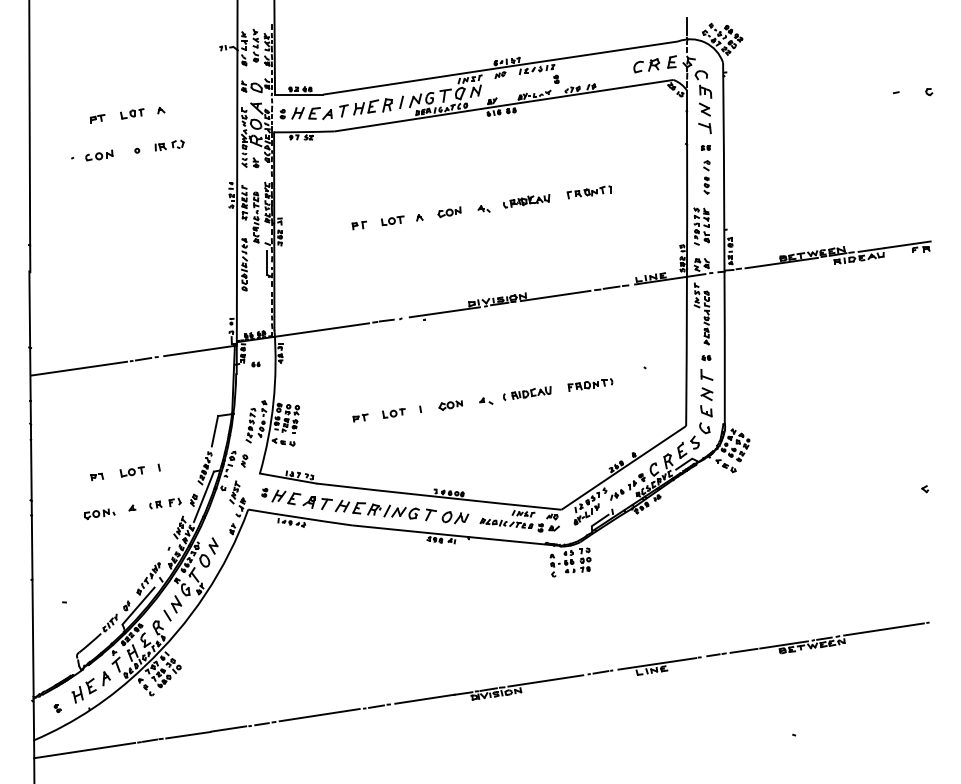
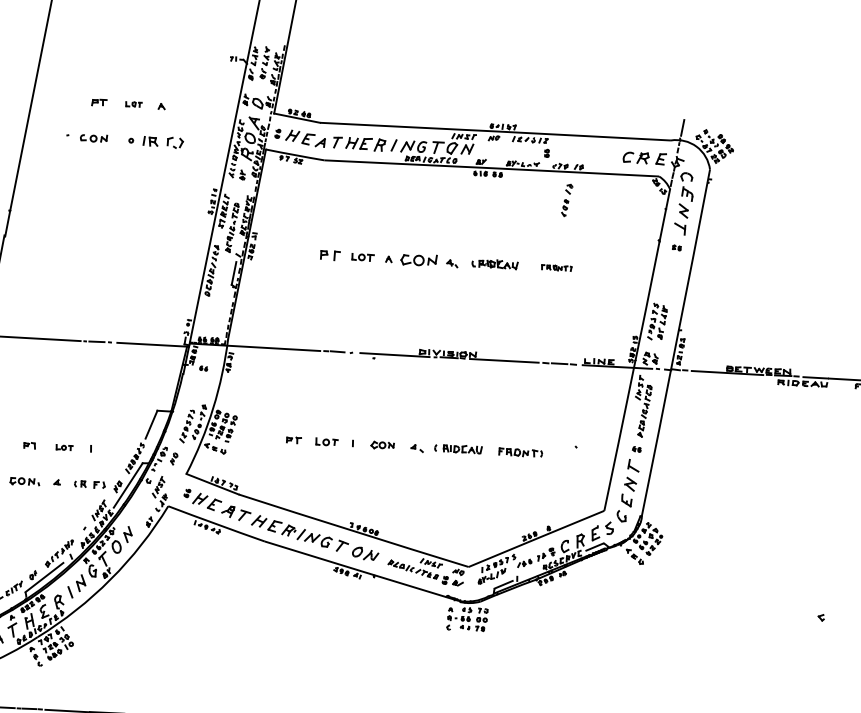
part: (132, 113) -> (133, 104), size x0.7
part: (169, 145) -> (163, 141), size x1.4
part: (706, 177) -> (566, 200), moved
part: (588, 192) -> (555, 267), size x0.7
part: (449, 212) -> (418, 260), size x1.6
part: (358, 225) -> (328, 255), size x1.4
part: (131, 471) -> (63, 447), size x0.7

